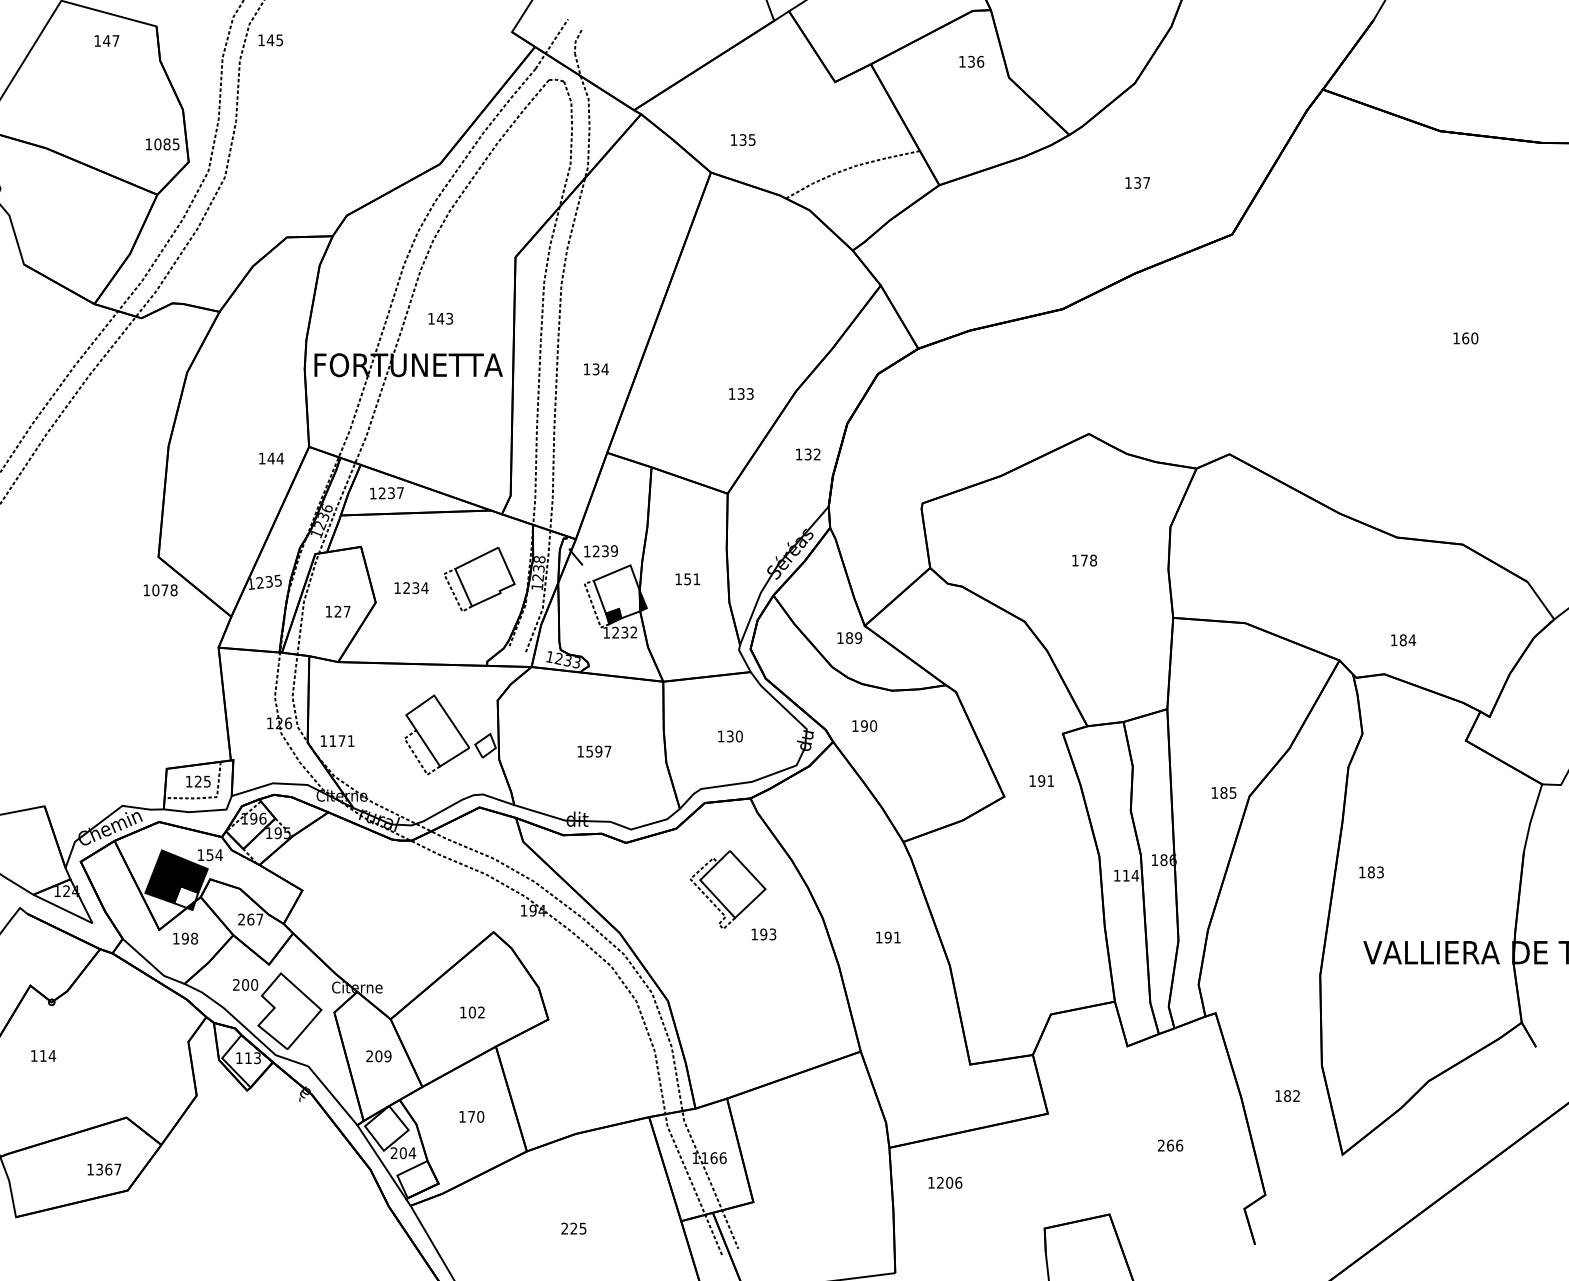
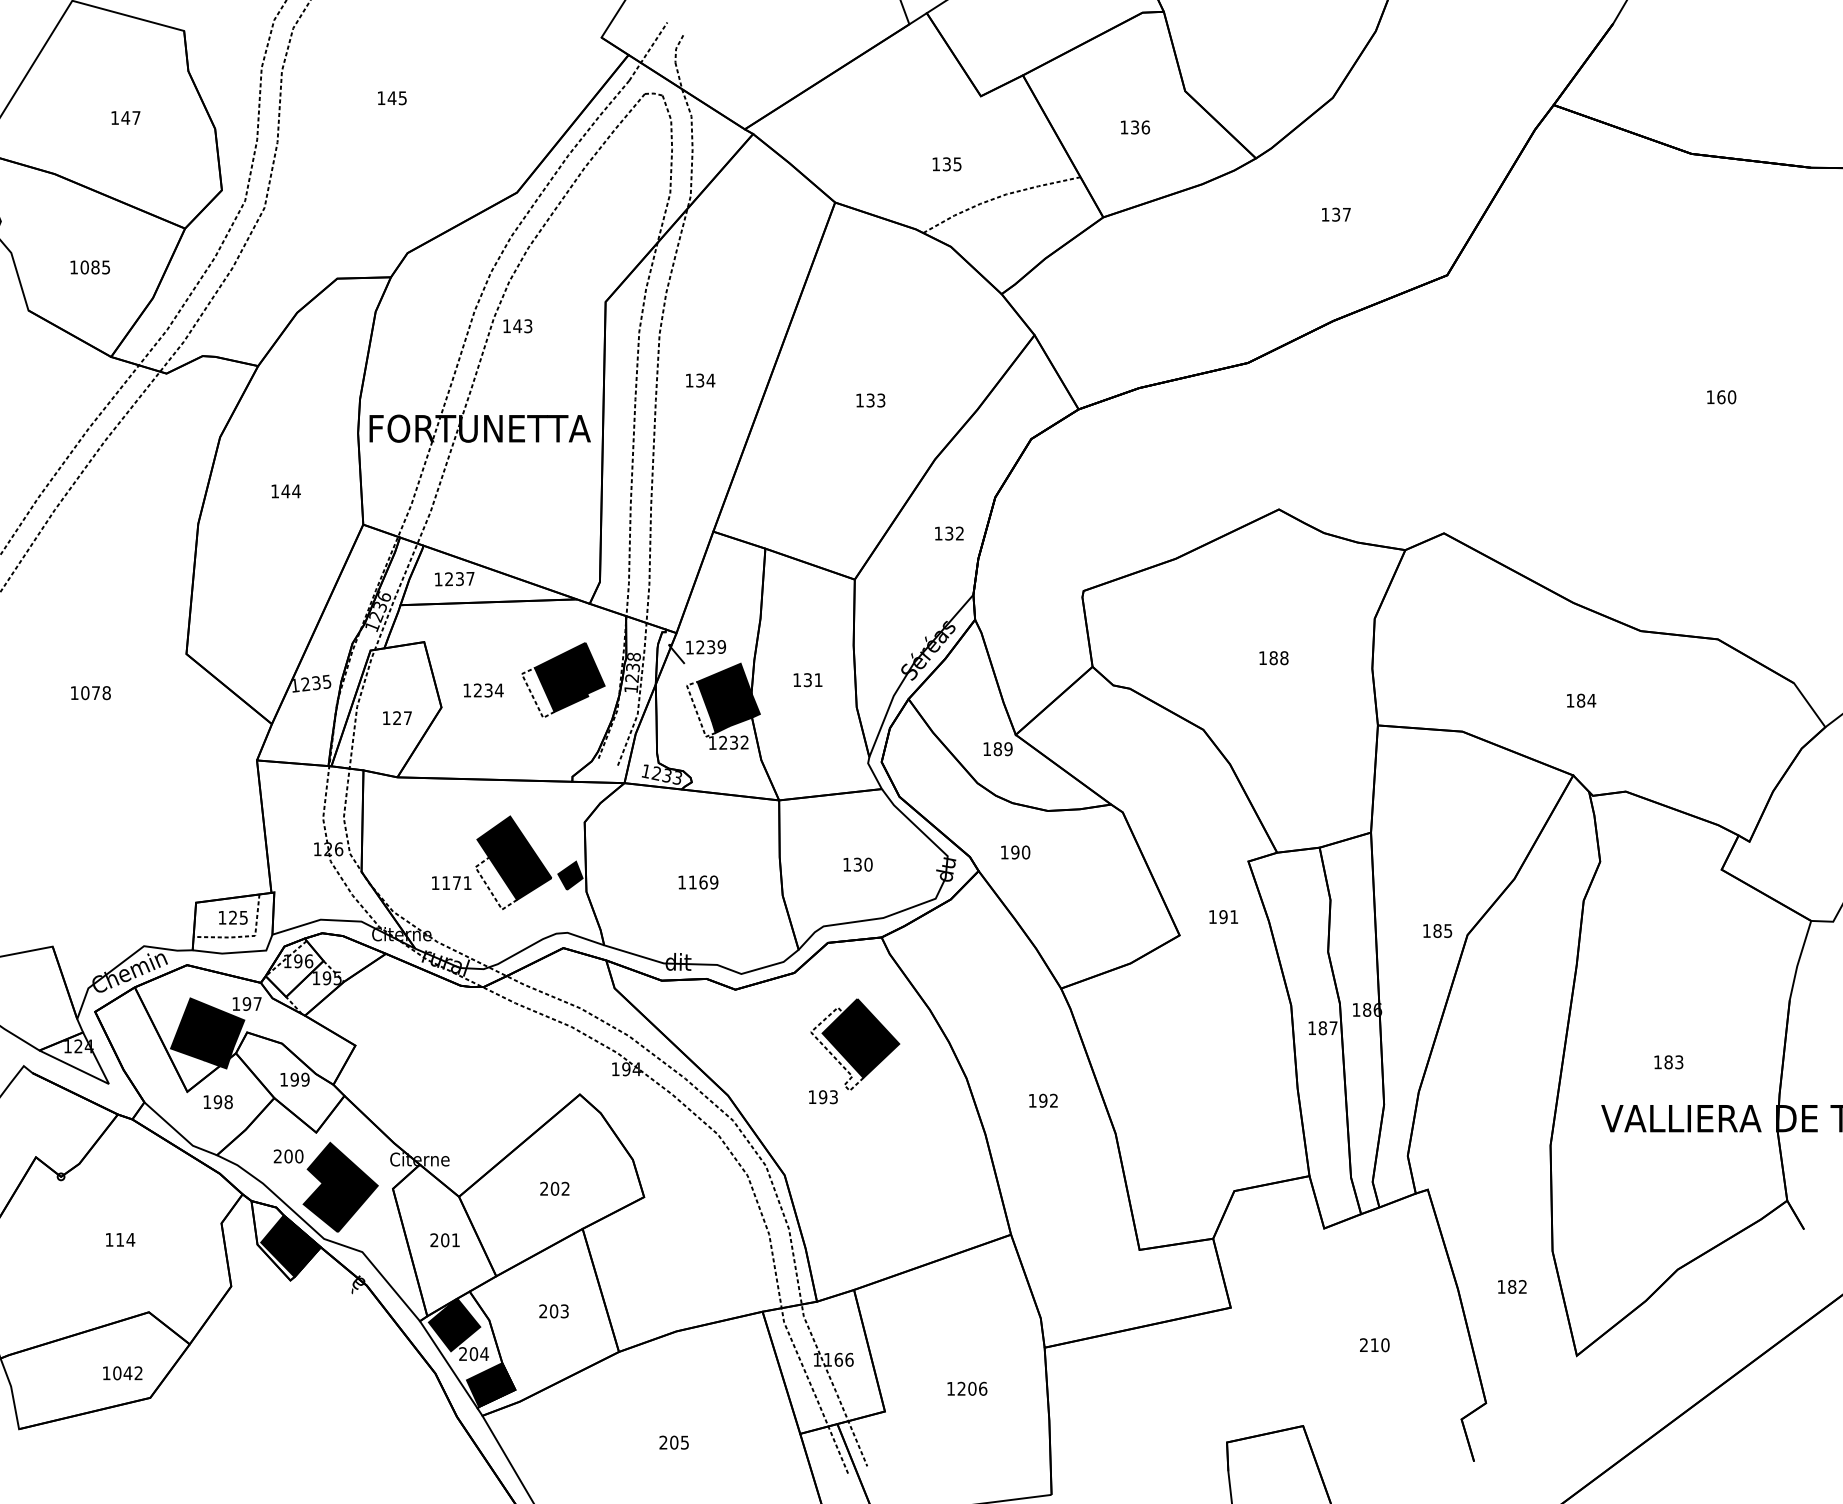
text: (106, 40) -> (125, 117), moved
text: (270, 40) -> (392, 98), moved
text: (971, 61) -> (1135, 127), moved
text: (742, 140) -> (946, 164), moved
text: (161, 144) -> (89, 267), moved
text: (440, 319) -> (517, 326), moved
text: (596, 369) -> (700, 380), moved
text: (741, 393) -> (870, 400), moved
text: (270, 458) -> (285, 491), moved
text: (1084, 560) -> (1273, 658), 178 -> 188
fill: (484, 576) -> (569, 676), added
text: (687, 578) -> (807, 679), 151 -> 131
text: (160, 590) -> (90, 693), moved
fill: (616, 591) -> (724, 694), added
text: (1403, 640) -> (1581, 700), moved
fill: (437, 730) -> (514, 857), added
text: (337, 740) -> (451, 882), moved
fill: (485, 745) -> (570, 875), added
text: (598, 751) -> (703, 882), 1597 -> 1169
text: (214, 854) -> (252, 1003), 154 -> 197
text: (1371, 872) -> (1668, 1062), moved
text: (1130, 875) -> (1327, 1028), 114 -> 187
fill: (732, 884) -> (860, 1038), added
fill: (185, 897) -> (218, 1053), added
text: (250, 919) -> (294, 1079), 267 -> 199
text: (764, 934) -> (823, 1097), moved
text: (896, 937) -> (1053, 1100), 191 -> 192
fill: (289, 1011) -> (340, 1187), added
text: (463, 1012) -> (544, 1188), 102 -> 202
text: (43, 1055) -> (120, 1239), moved
text: (387, 1056) -> (455, 1240), 209 -> 201
fill: (247, 1060) -> (290, 1245), added
text: (471, 1116) -> (553, 1311), 170 -> 203
fill: (386, 1128) -> (454, 1324), added
text: (1174, 1145) -> (1379, 1345), 266 -> 210
text: (108, 1169) -> (127, 1373), 1367 -> 1042
fill: (417, 1179) -> (490, 1384), added
text: (945, 1182) -> (967, 1388), moved
text: (574, 1228) -> (674, 1442), 225 -> 205

